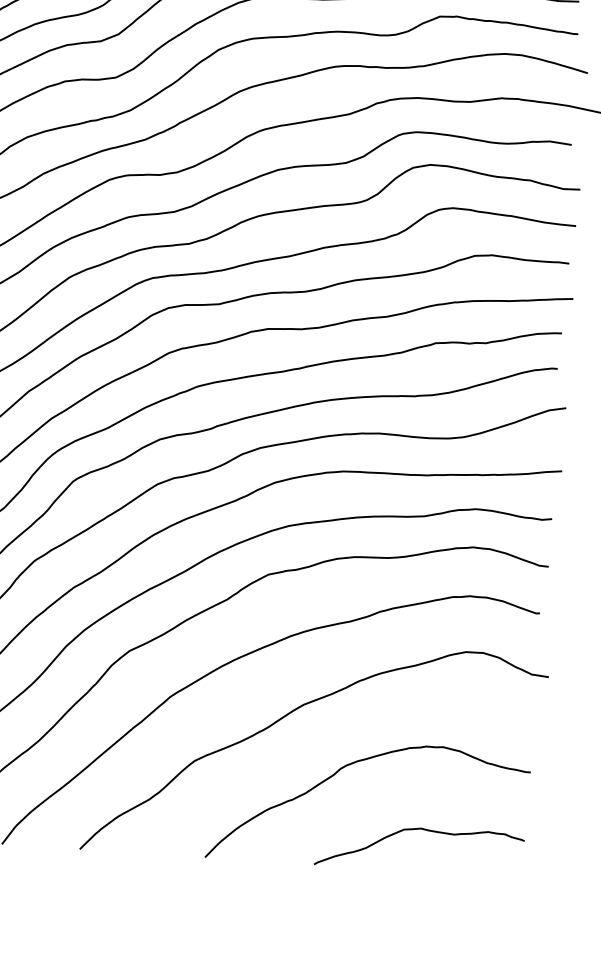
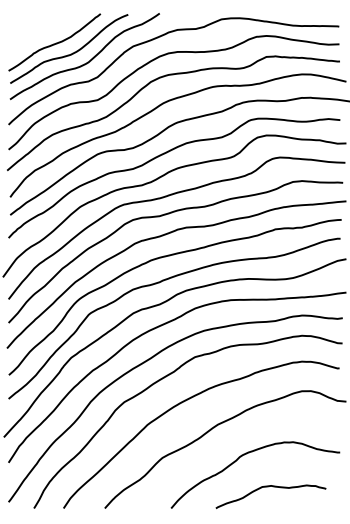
curve: (415, 831) -> (268, 487), moved

